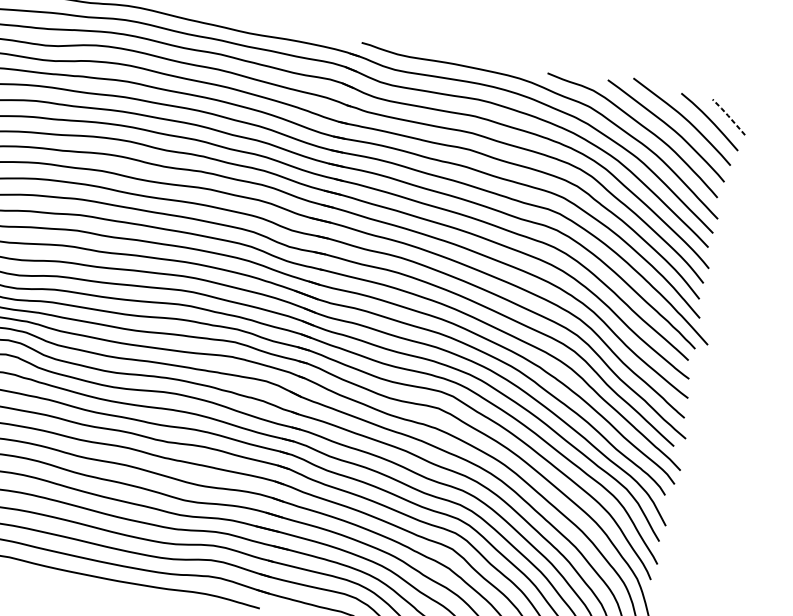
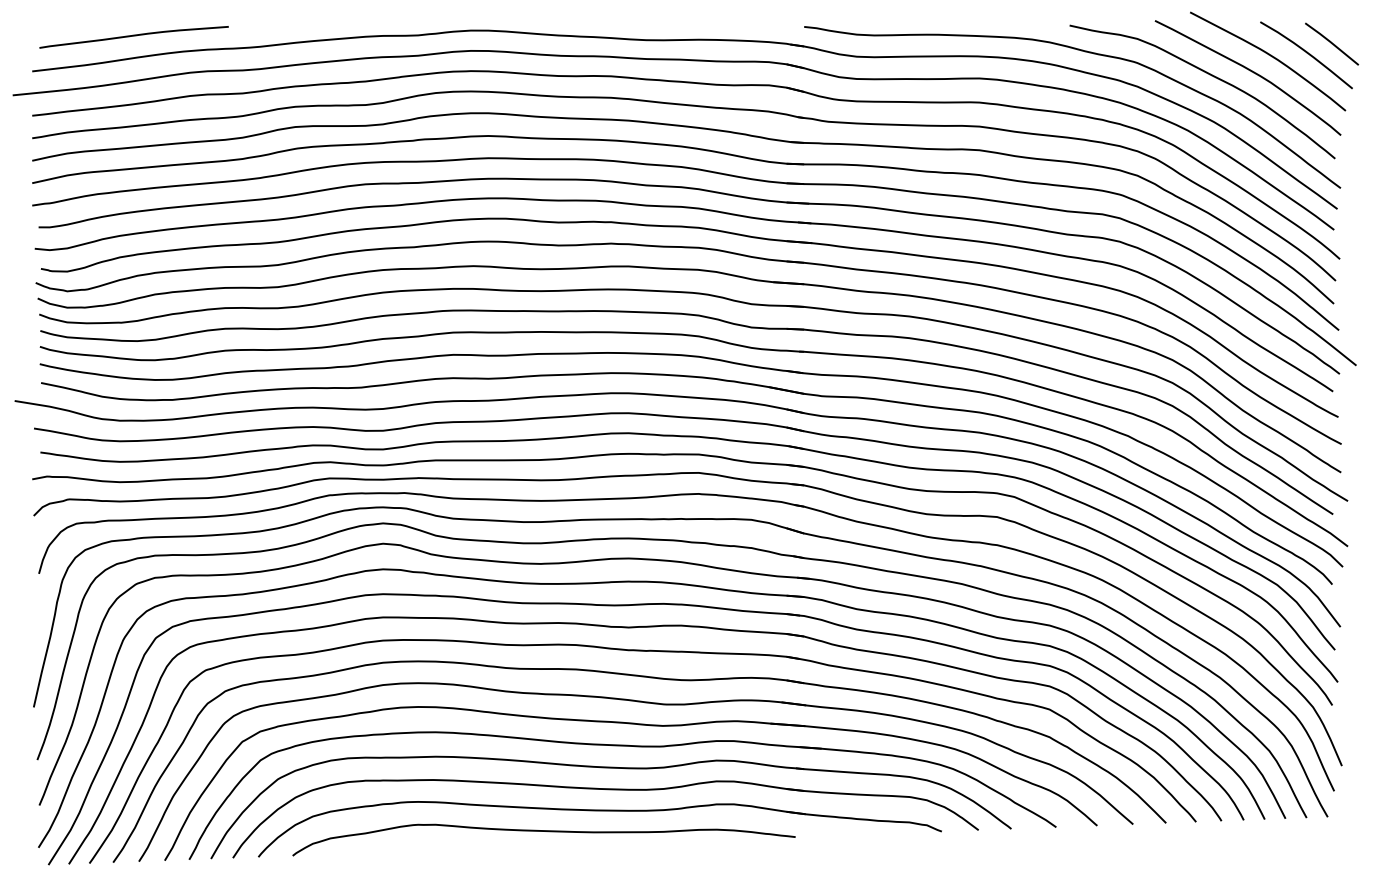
line: (728, 116) -> (1331, 42), dashed -> solid

